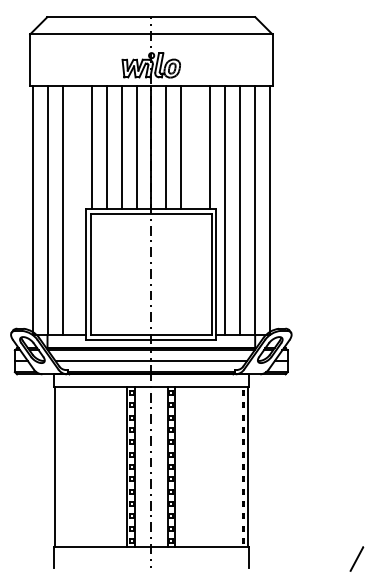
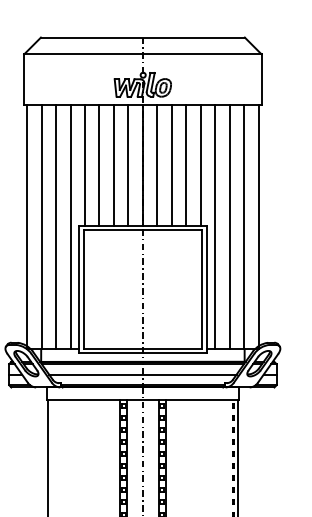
line: (195, 147) -> (186, 165), added
line: (77, 210) -> (70, 226), added

